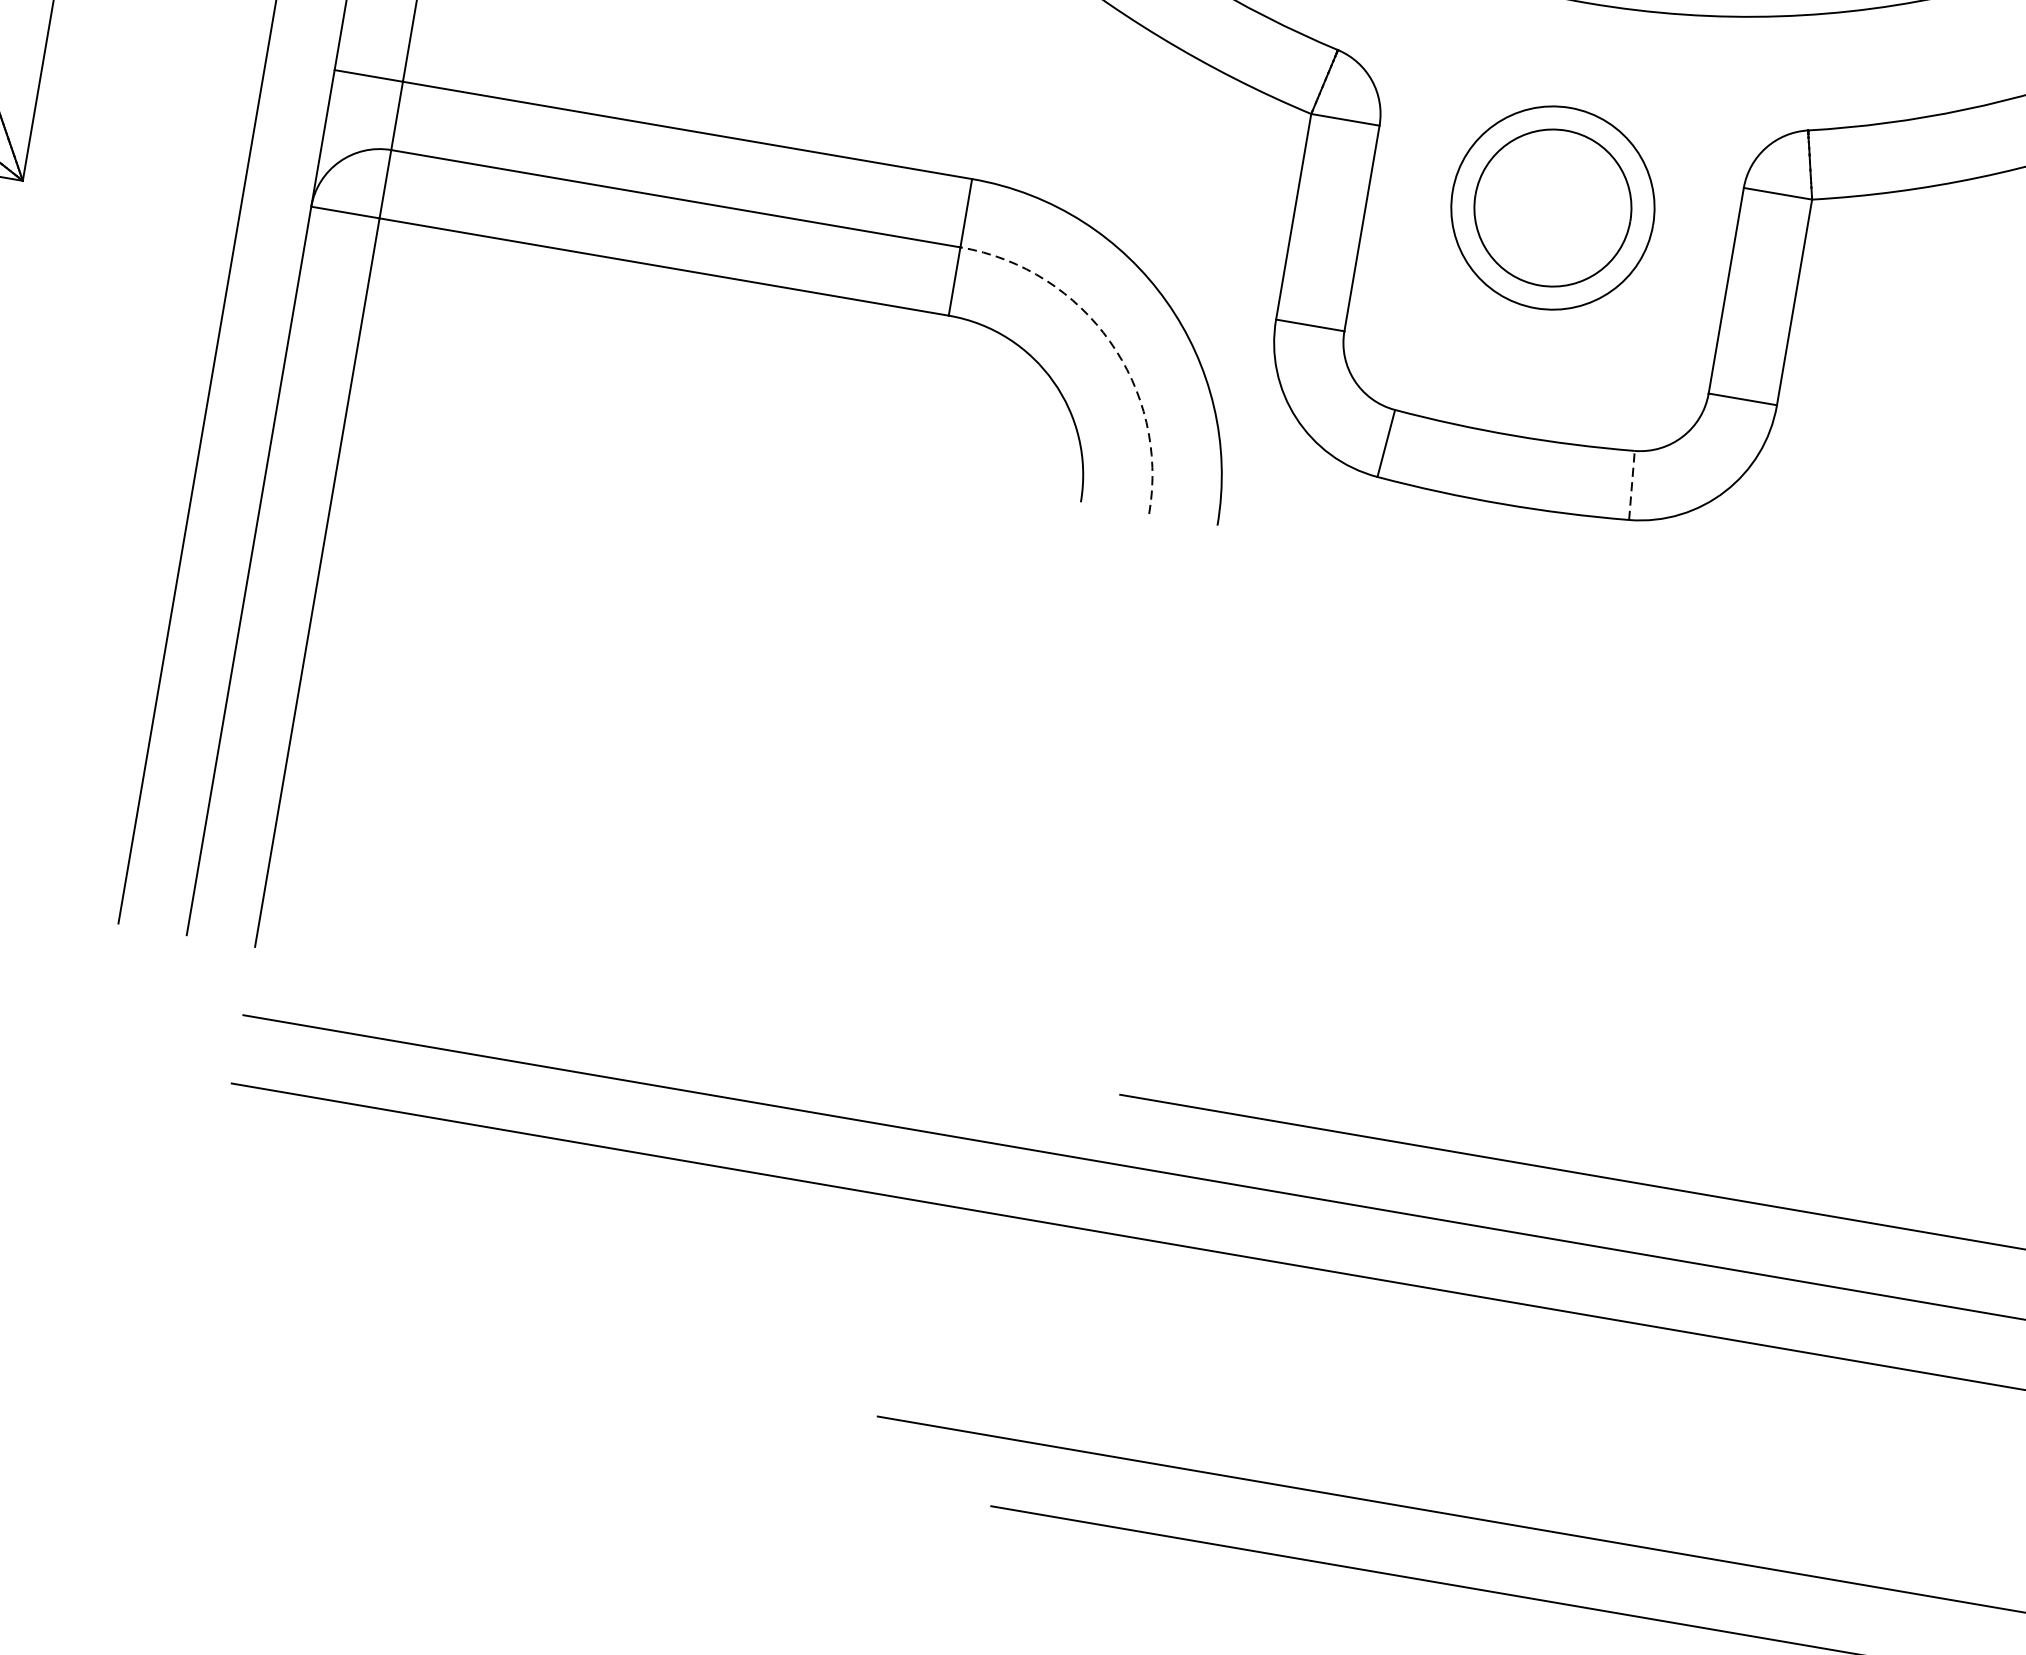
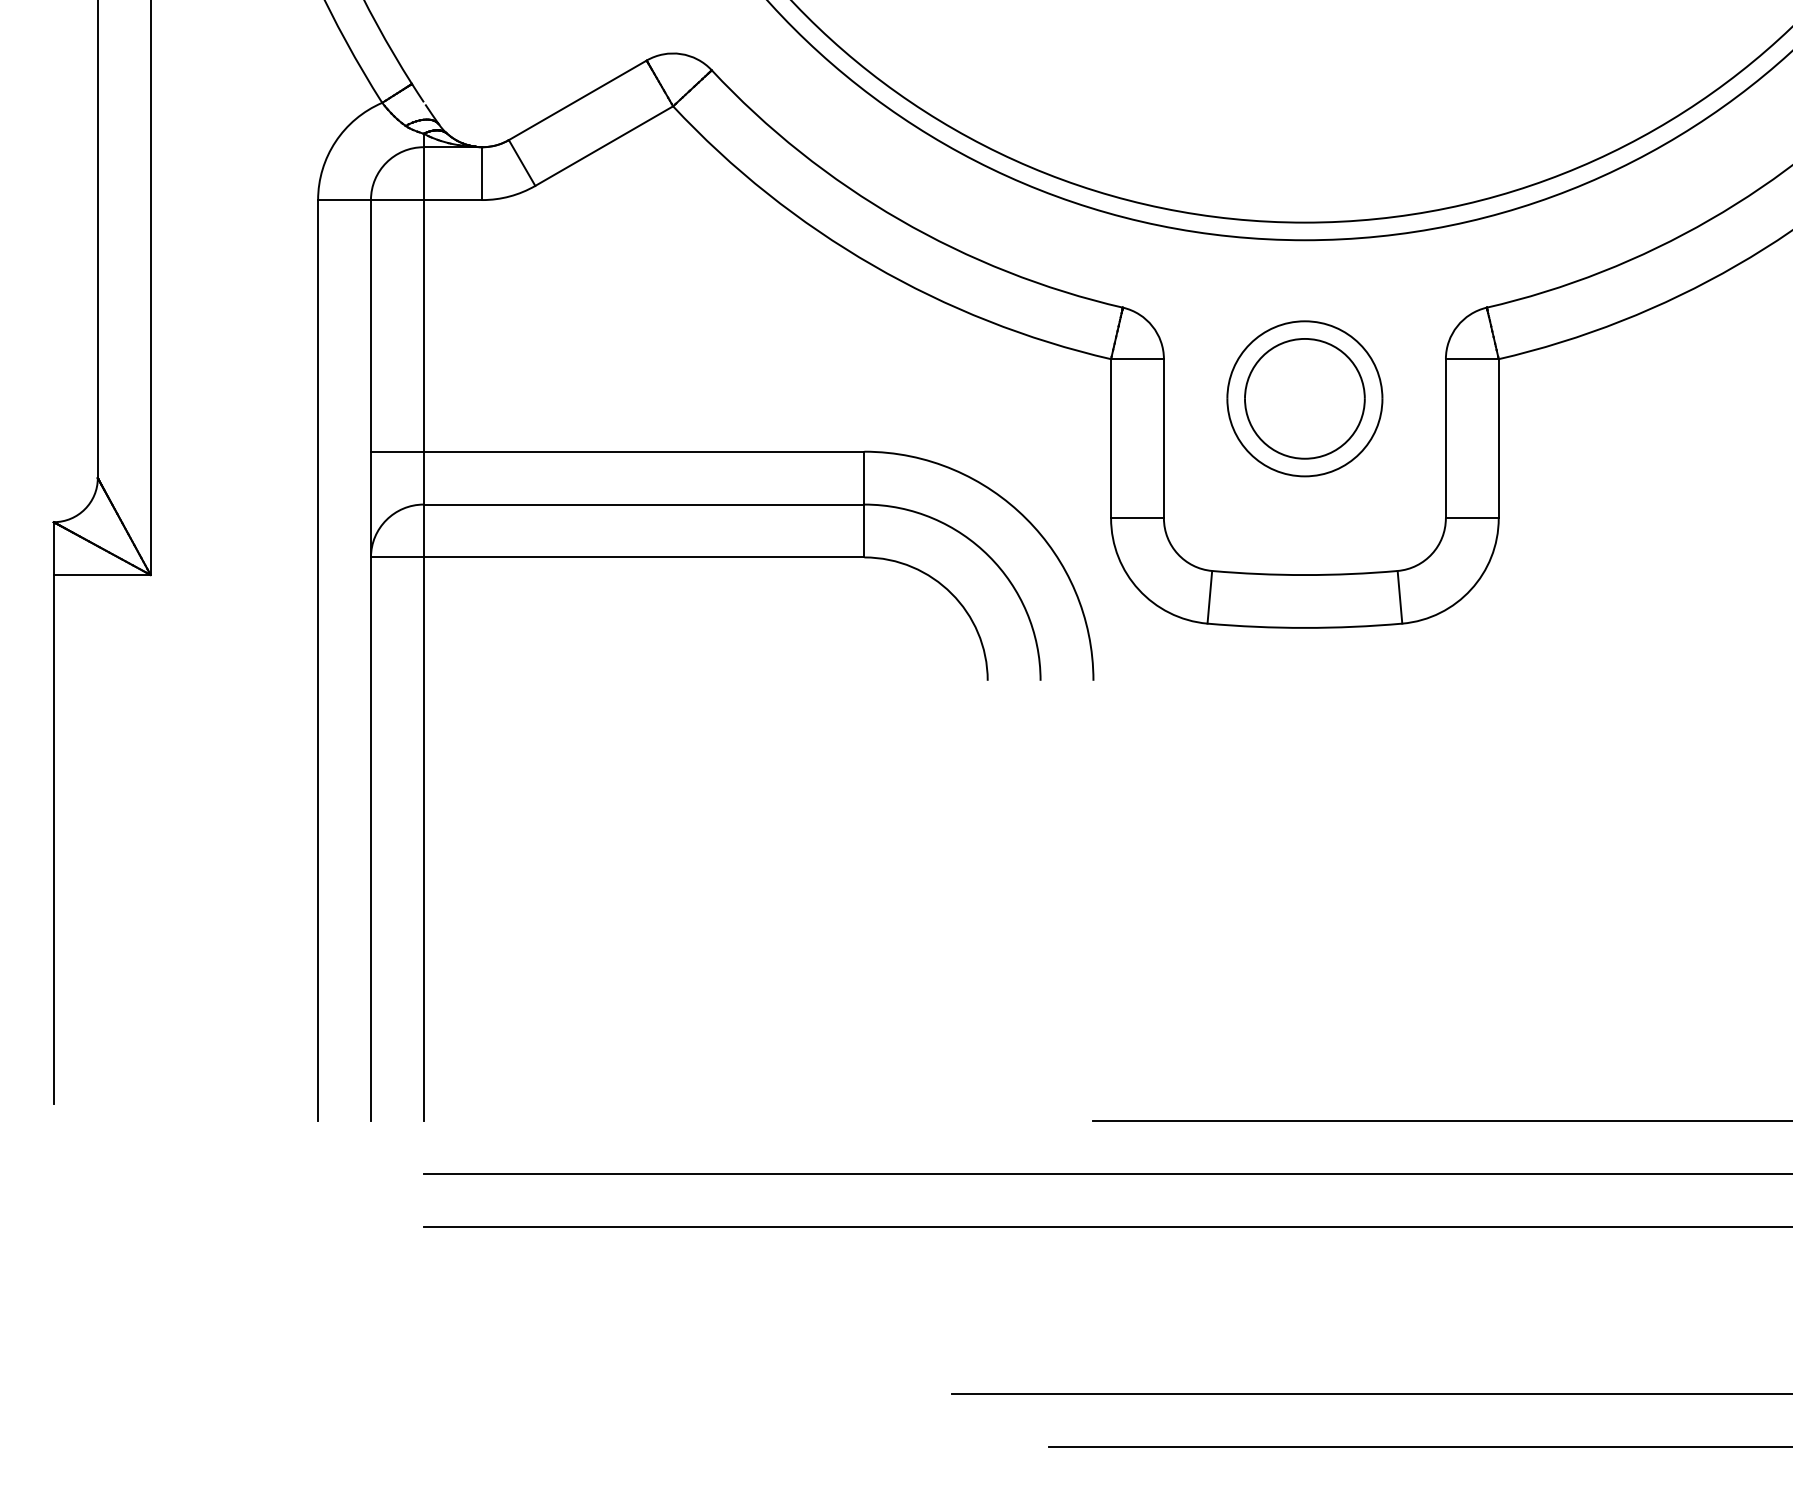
arc: (1109, 341) -> (988, 556), dashed -> solid
line: (1631, 484) -> (1399, 596), dashed -> solid

